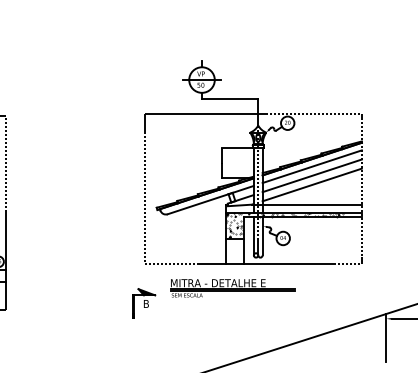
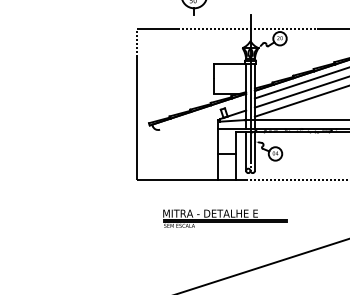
line: (230, 99) -> (222, 14), removed
line: (210, 199) -> (202, 114), removed
hatch: (237, 225) -> (229, 140), removed
part: (232, 288) -> (224, 218), moved
part: (144, 303) -> (136, 218), removed

